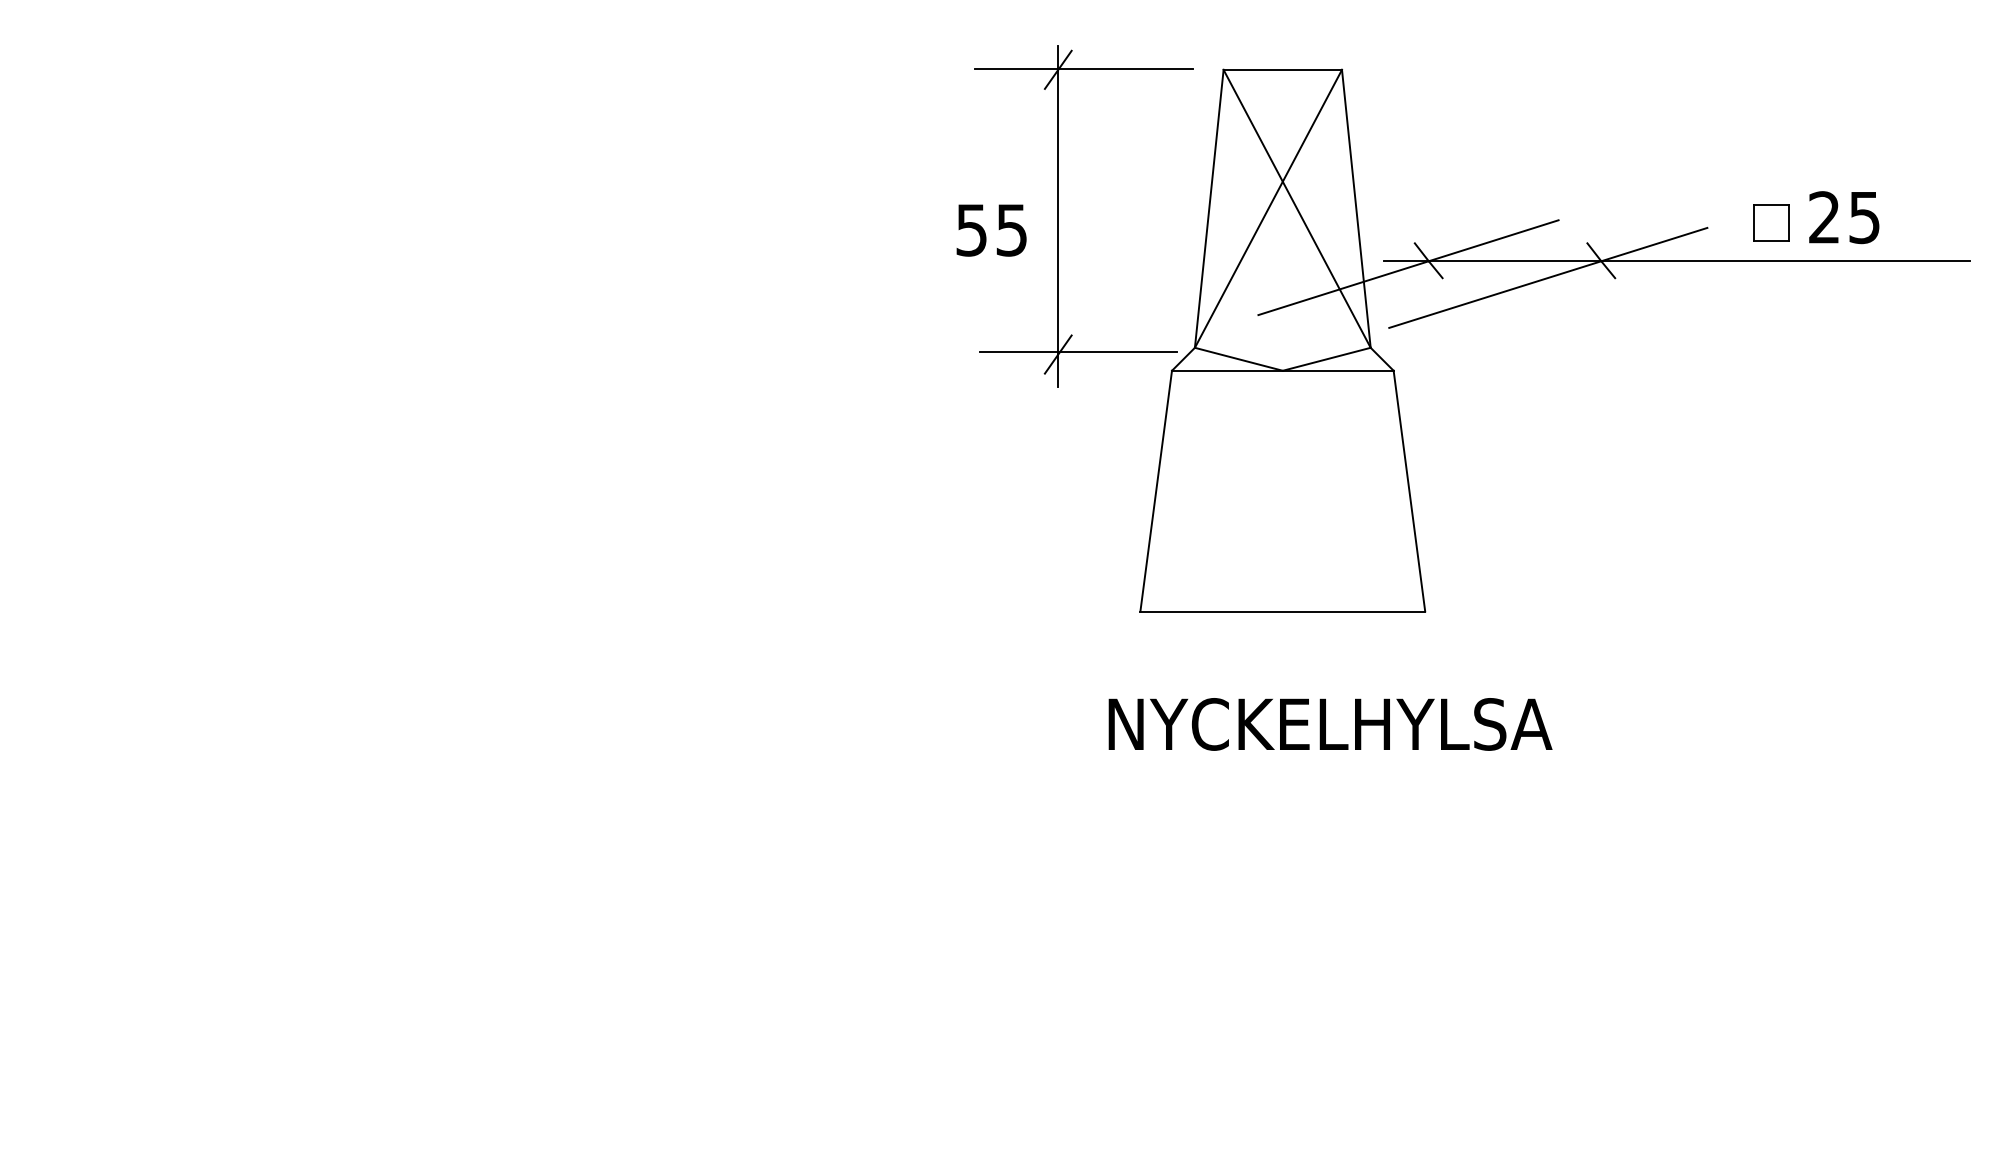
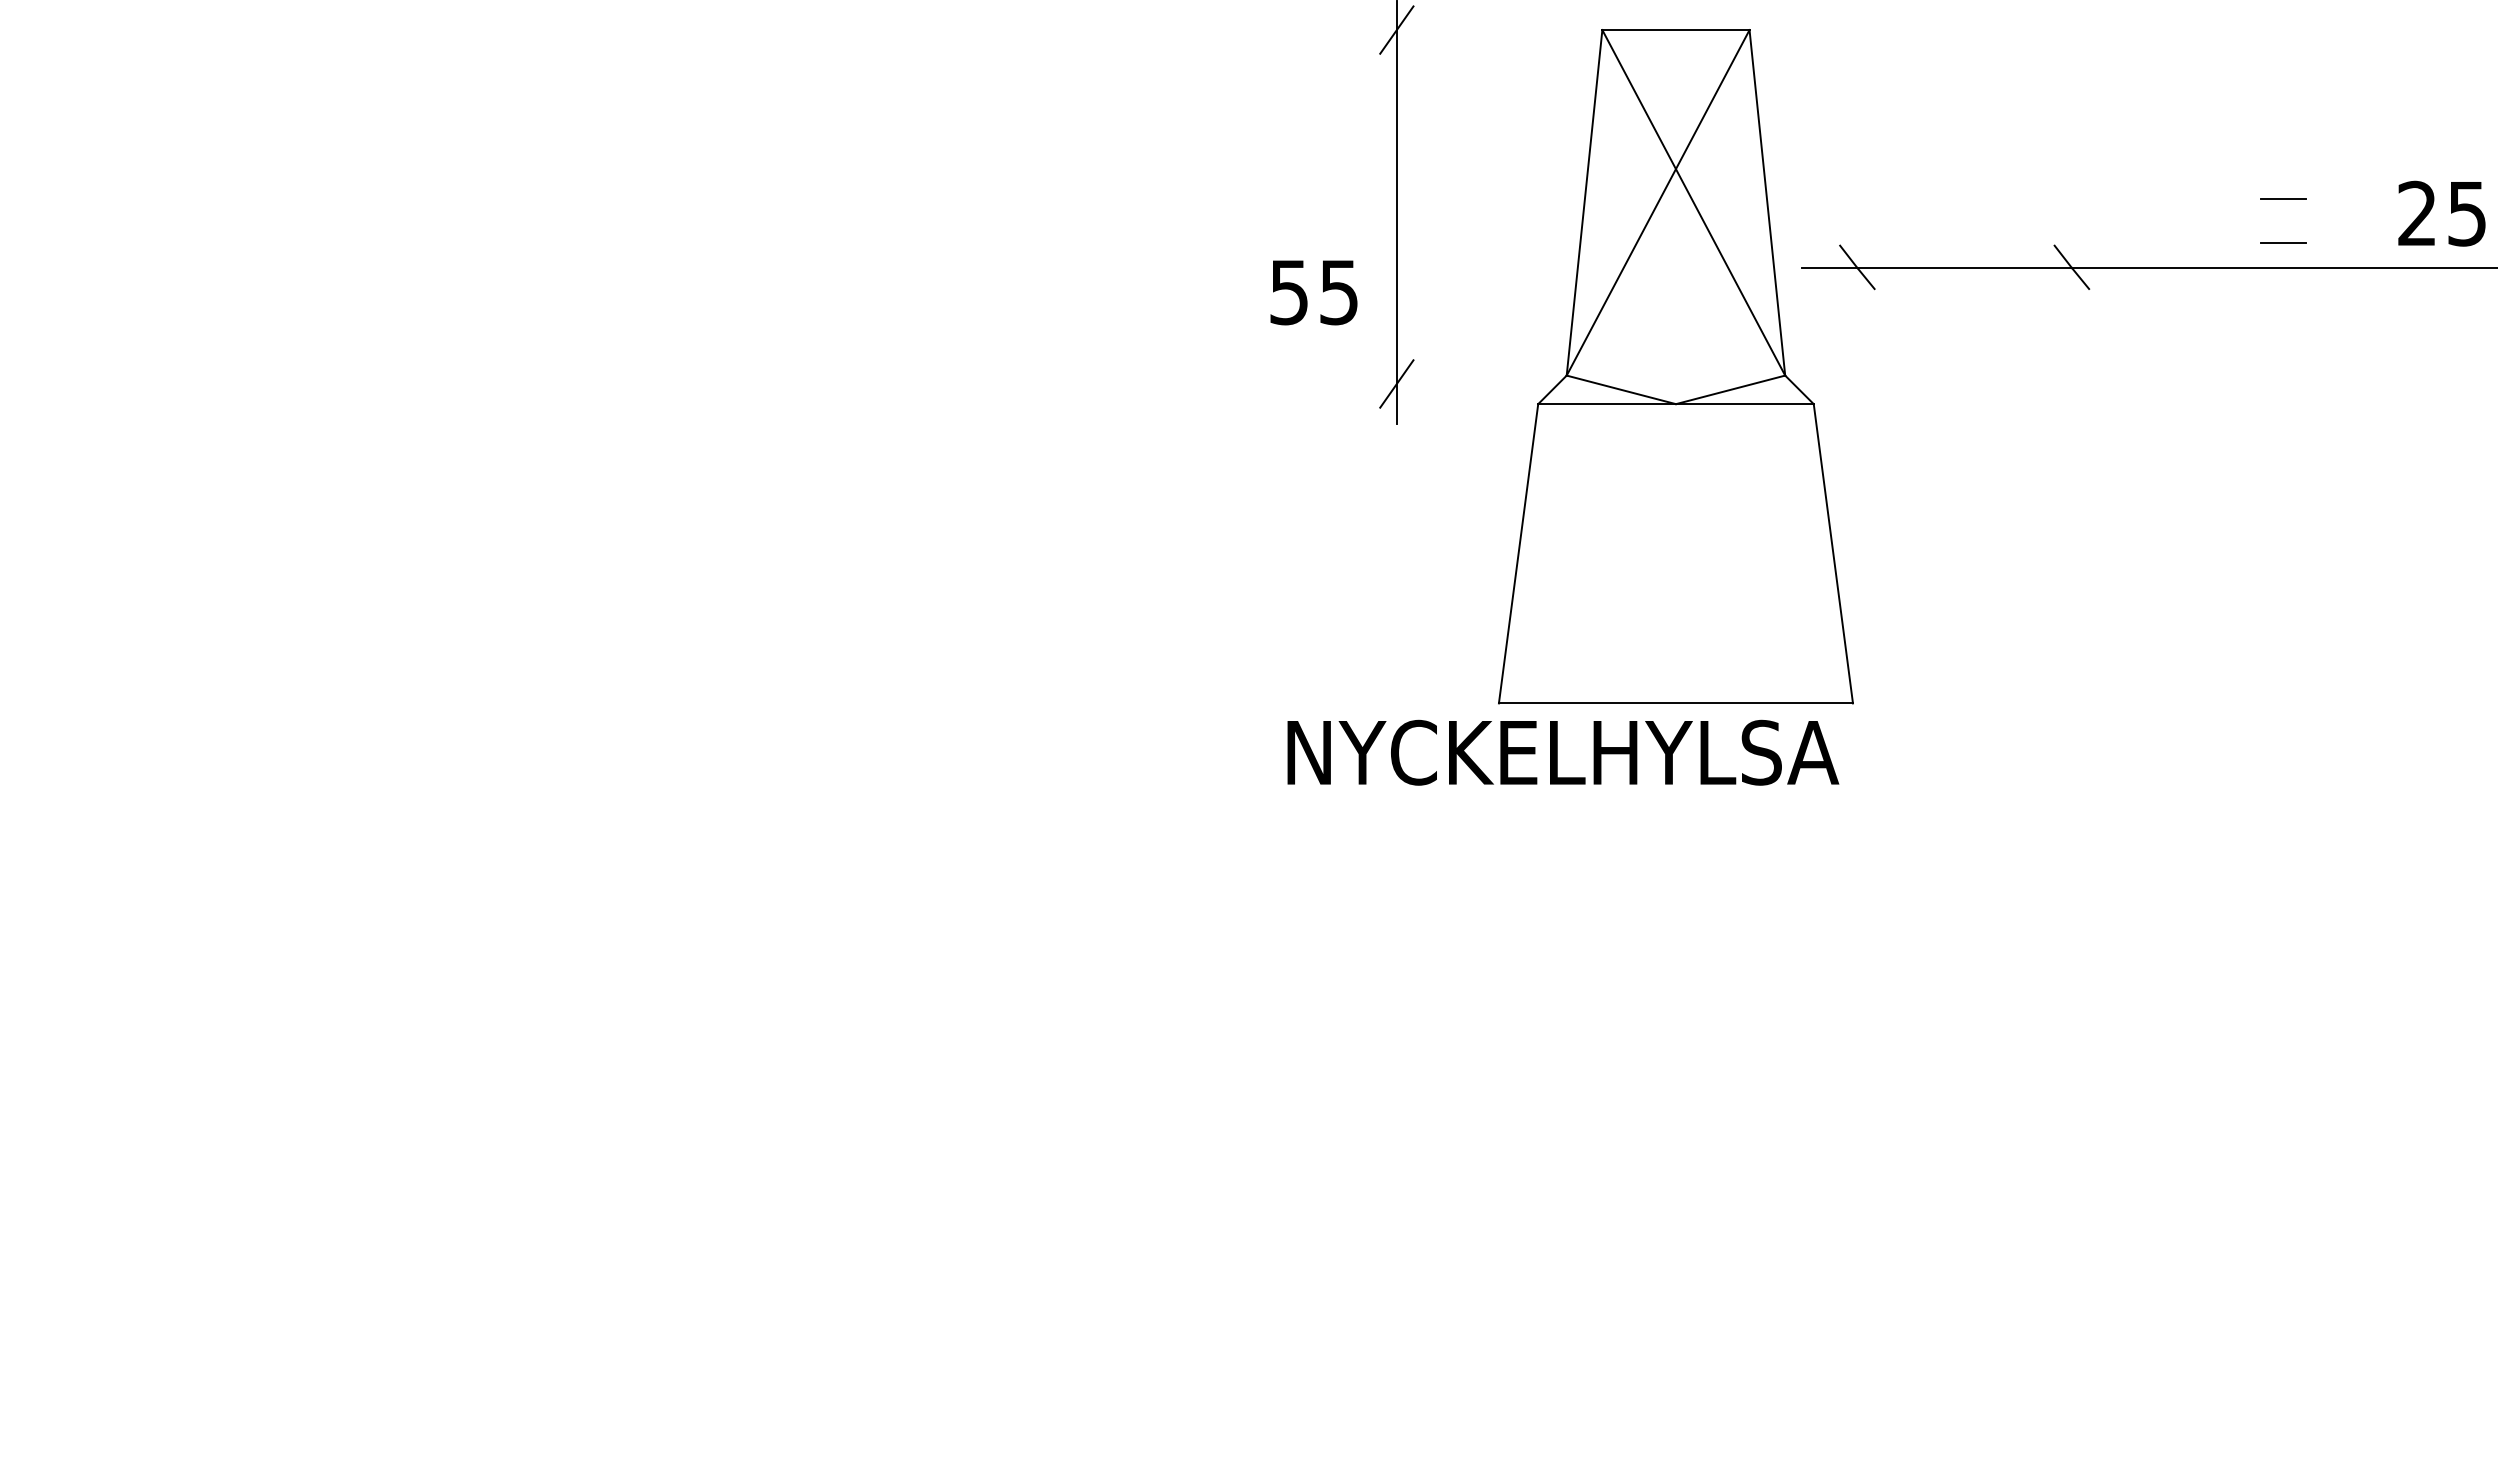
line: (1083, 69) -> (1428, 29), removed
text: (1843, 217) -> (2441, 213), moved
line: (1753, 223) -> (2261, 220), removed
line: (1789, 223) -> (2305, 220), removed
text: (991, 230) -> (1313, 292), moved
line: (1407, 267) -> (1831, 275), removed
line: (1547, 277) -> (2005, 288), removed
line: (1078, 351) -> (1421, 380), removed
text: (1330, 724) -> (1563, 752), moved

